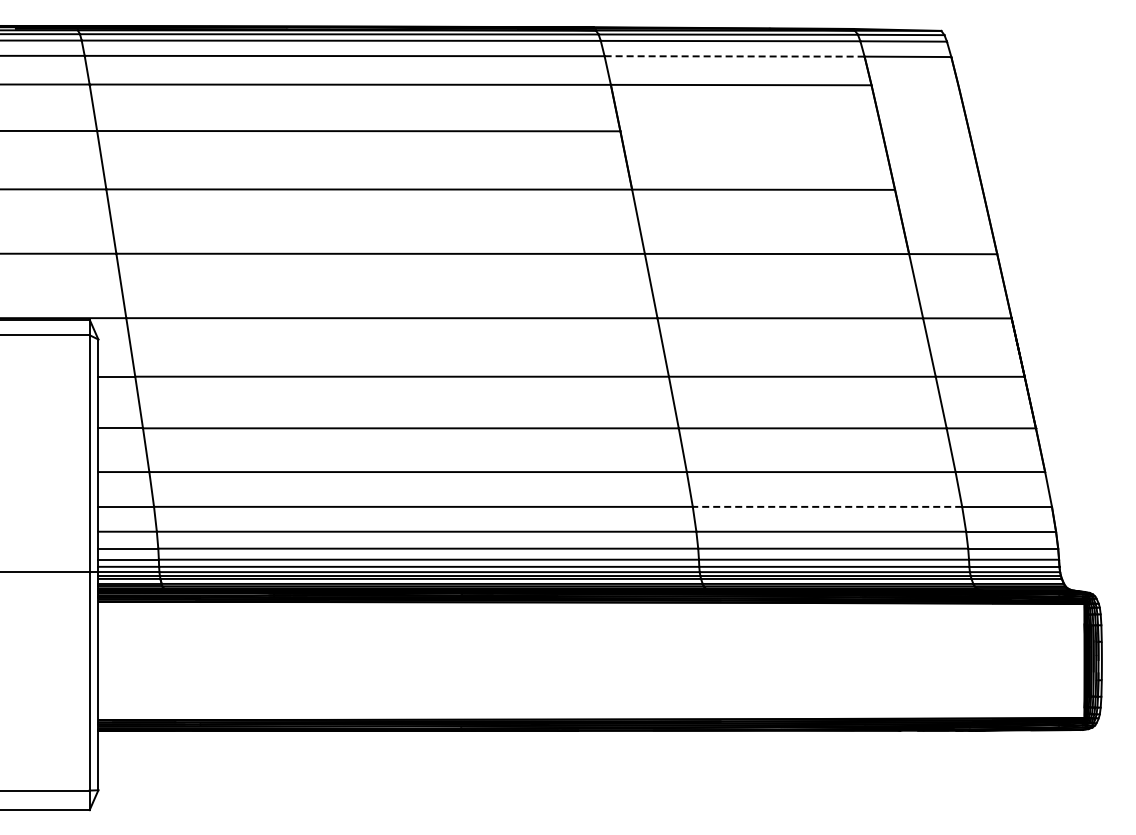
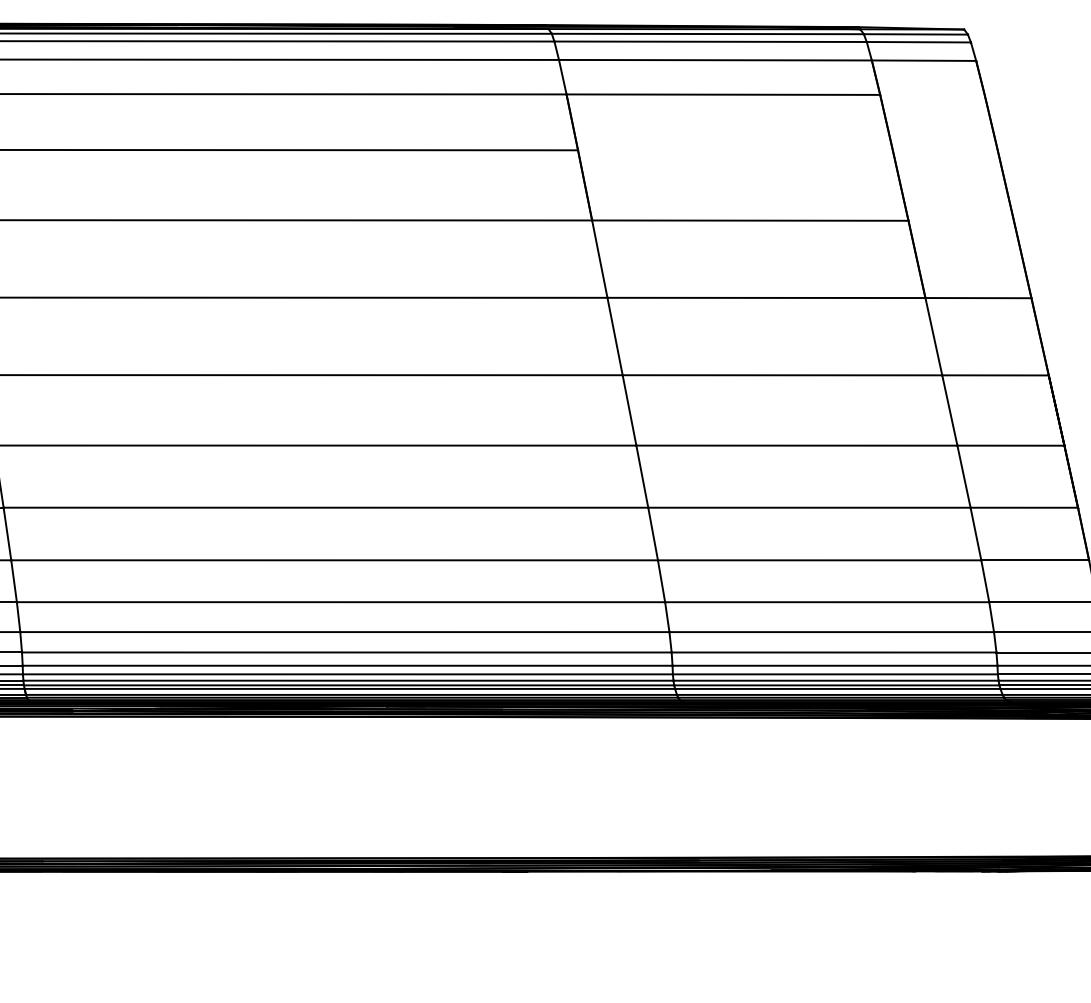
line: (734, 56) -> (715, 60), dashed -> solid
line: (827, 506) -> (827, 601), dashed -> solid

